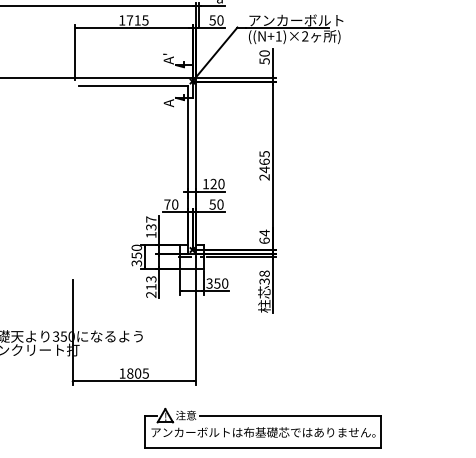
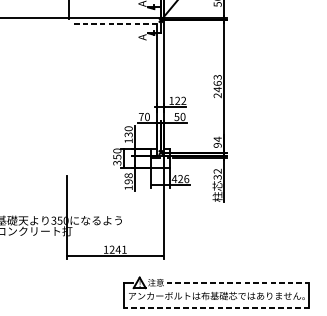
line: (133, 86) -> (114, 24), solid -> dashed
text: (264, 153) -> (217, 76), 2465 -> 2463
text: (221, 184) -> (183, 101), 120 -> 122
text: (151, 219) -> (128, 128), 137 -> 130
text: (264, 240) -> (217, 145), 64 -> 94
text: (264, 273) -> (217, 171), 38 -> 32
text: (217, 283) -> (180, 178), 350 -> 426
text: (151, 286) -> (128, 181), 213 -> 198
text: (137, 373) -> (117, 249), 1805 -> 1241
line: (290, 415) -> (238, 282), solid -> dashed
line: (262, 448) -> (216, 308), solid -> dashed

